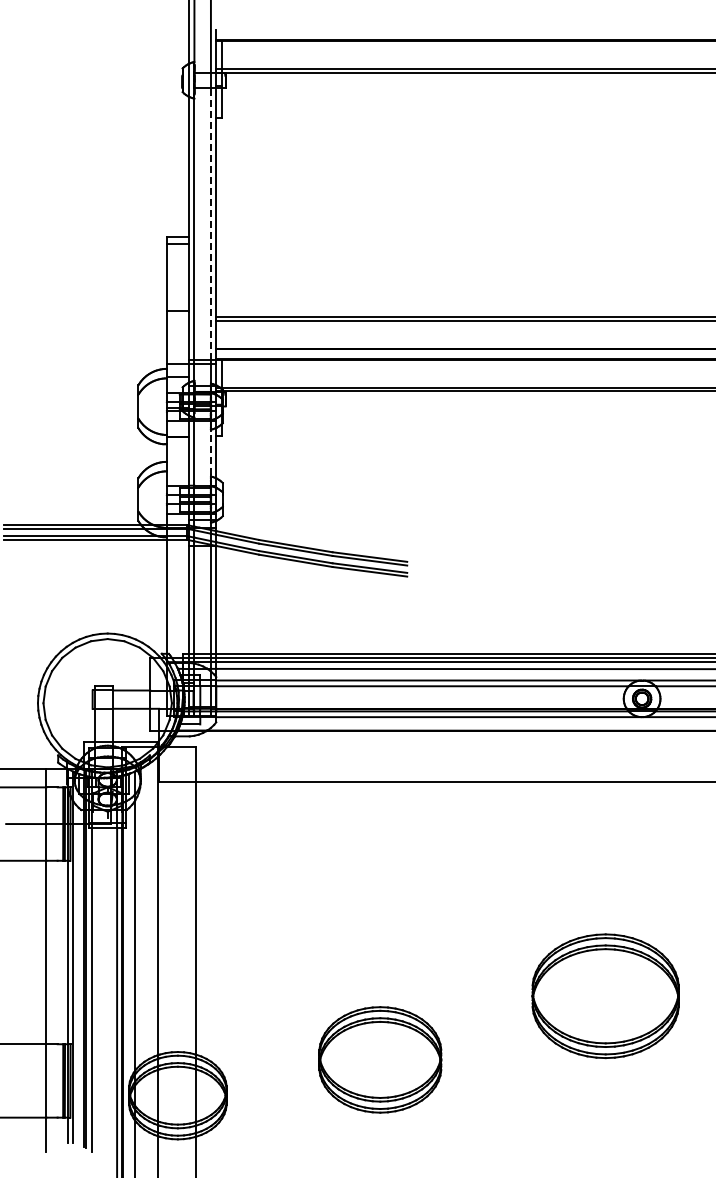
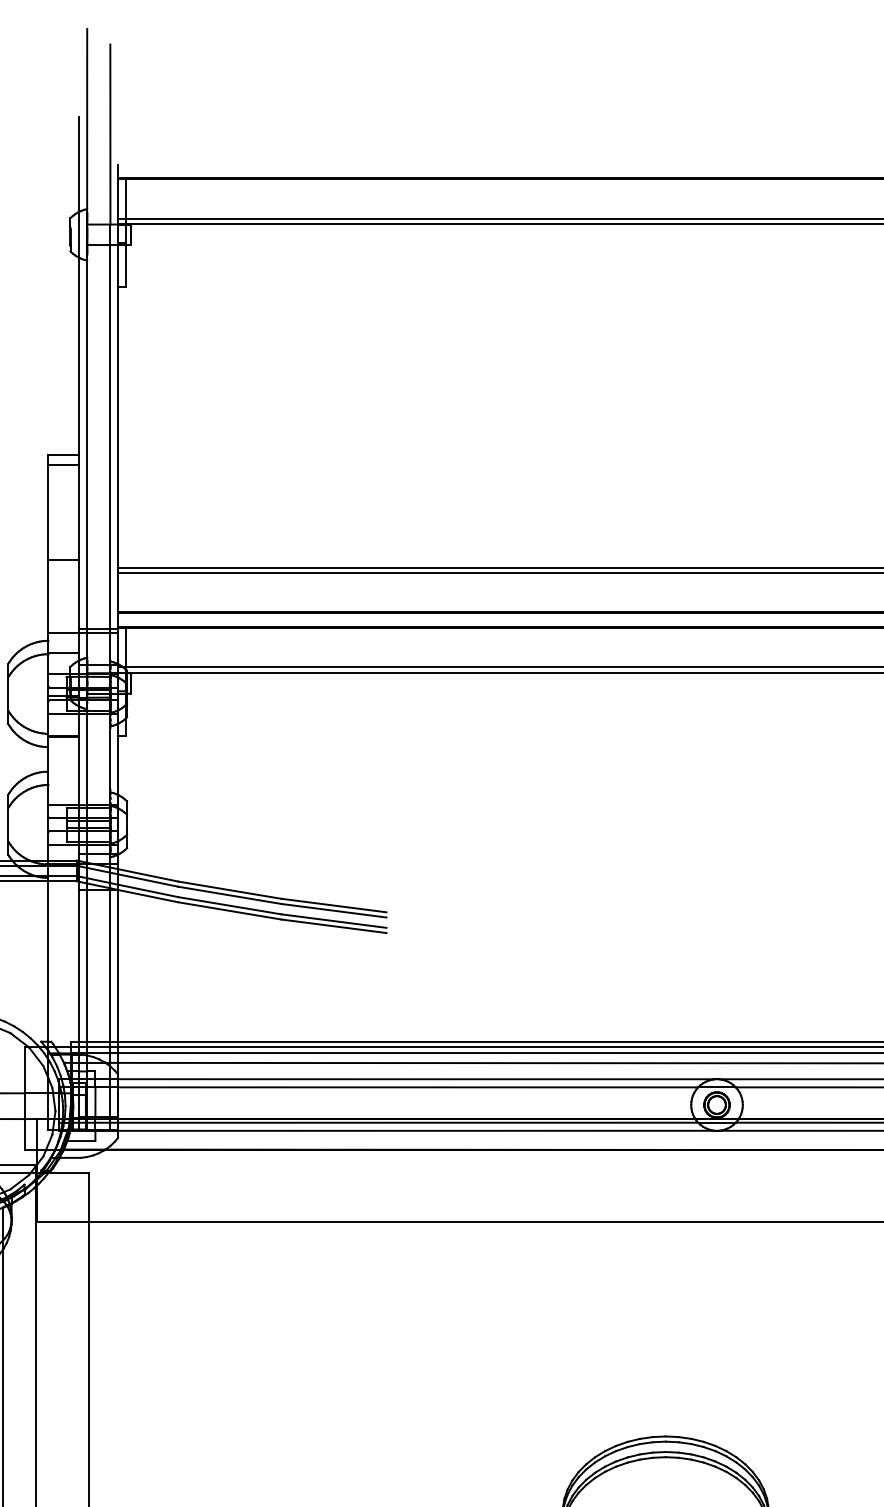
line: (210, 223) -> (109, 436), dashed -> solid
line: (210, 452) -> (109, 758), dashed -> solid

